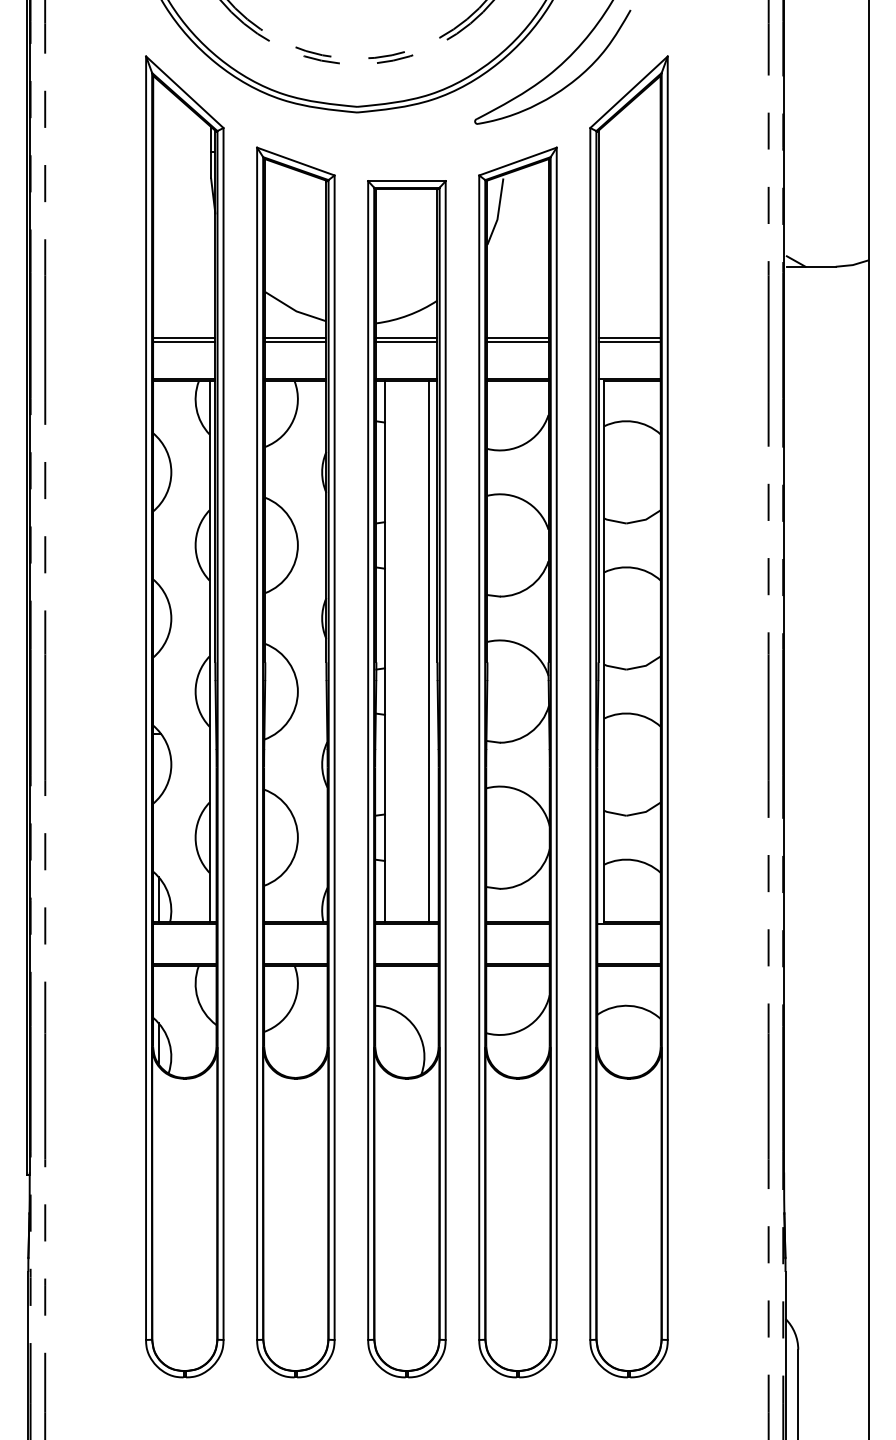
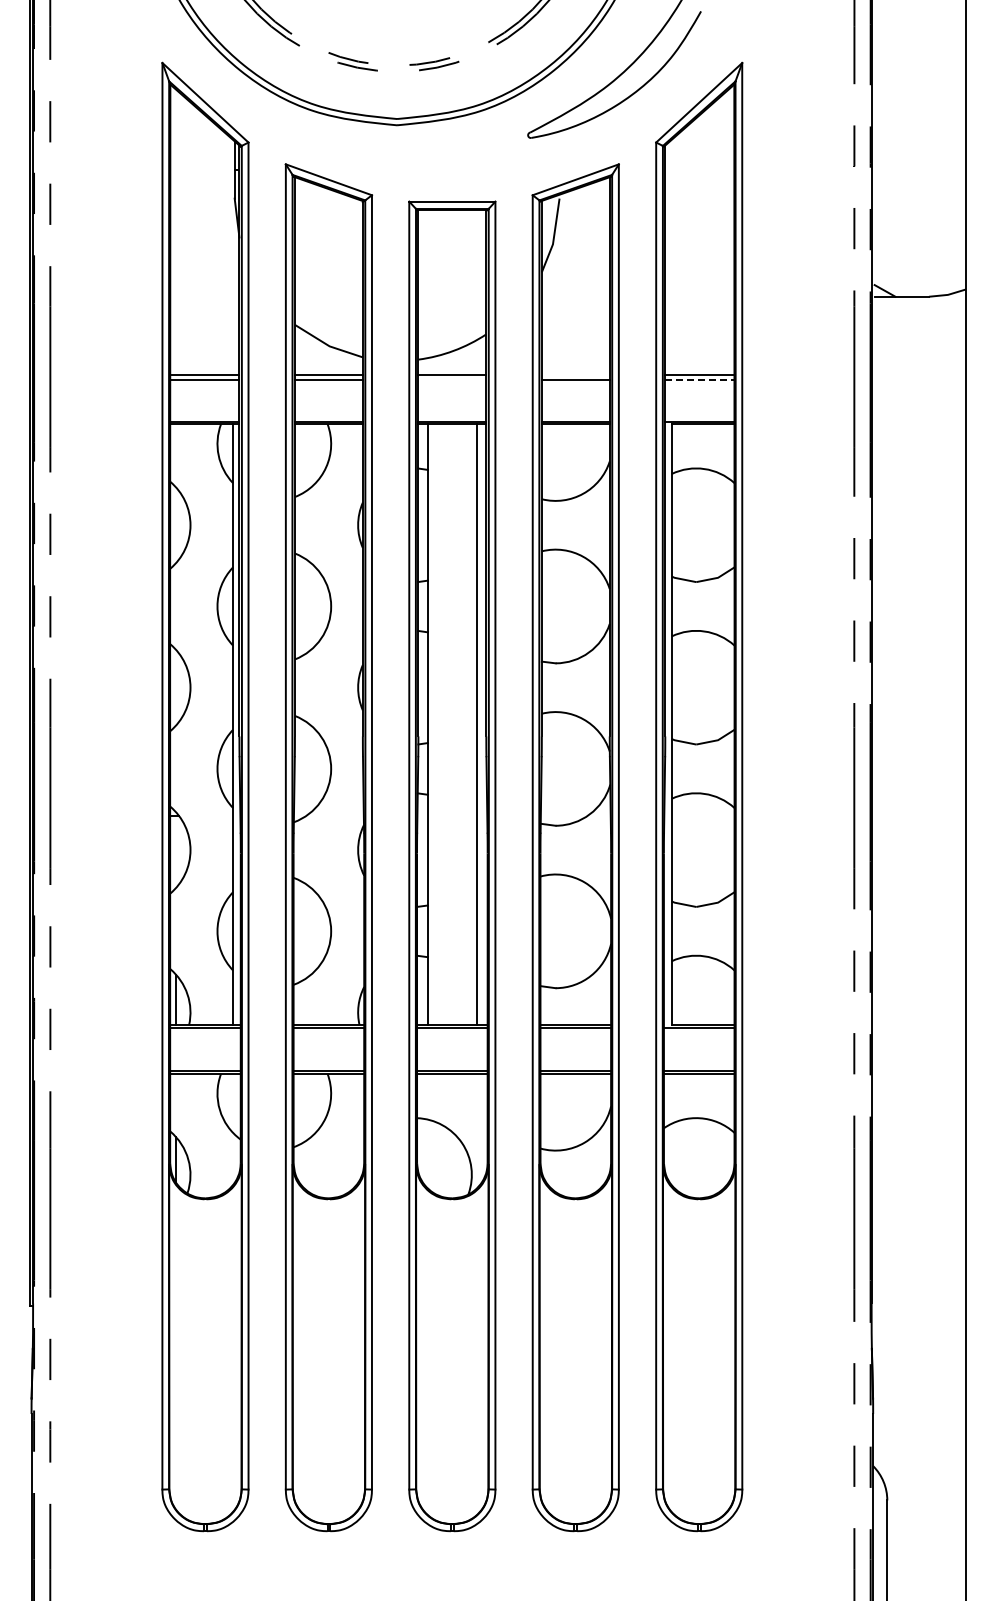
line: (517, 337) -> (575, 375), removed
line: (407, 341) -> (452, 379), removed
line: (629, 341) -> (699, 379), solid -> dashed

